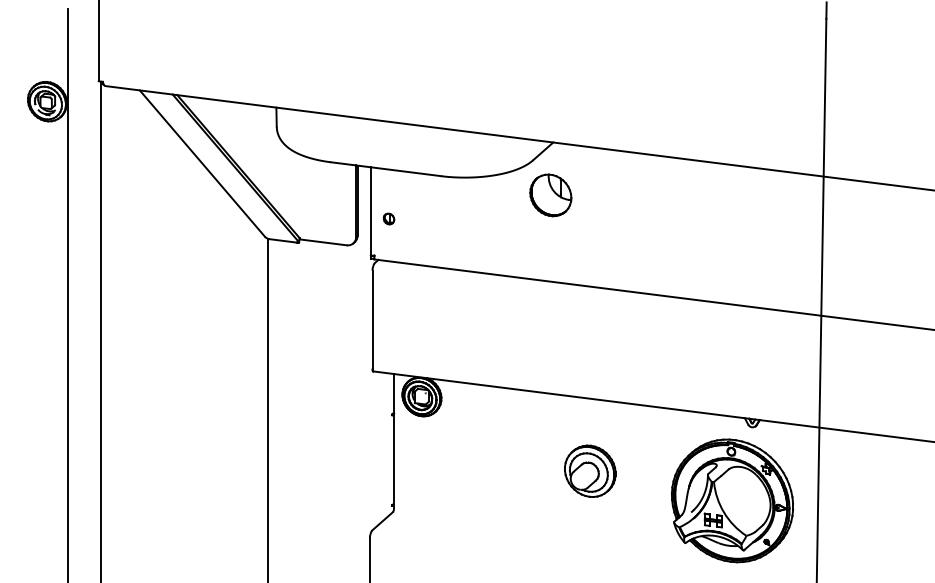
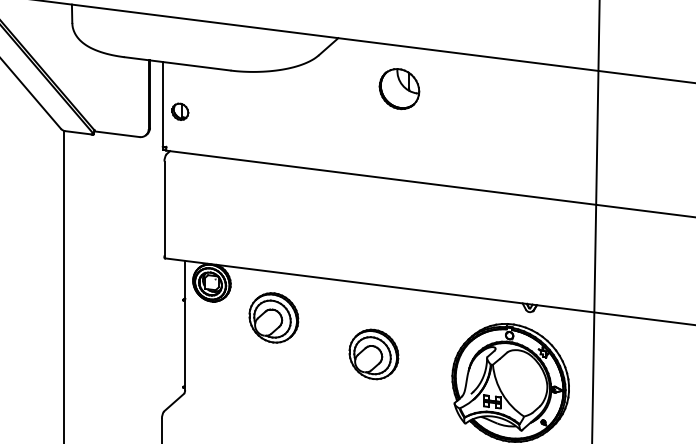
part: (550, 195) -> (399, 89), moved
part: (388, 218) -> (179, 111), size x1.6
part: (486, 432) -> (274, 317), added

